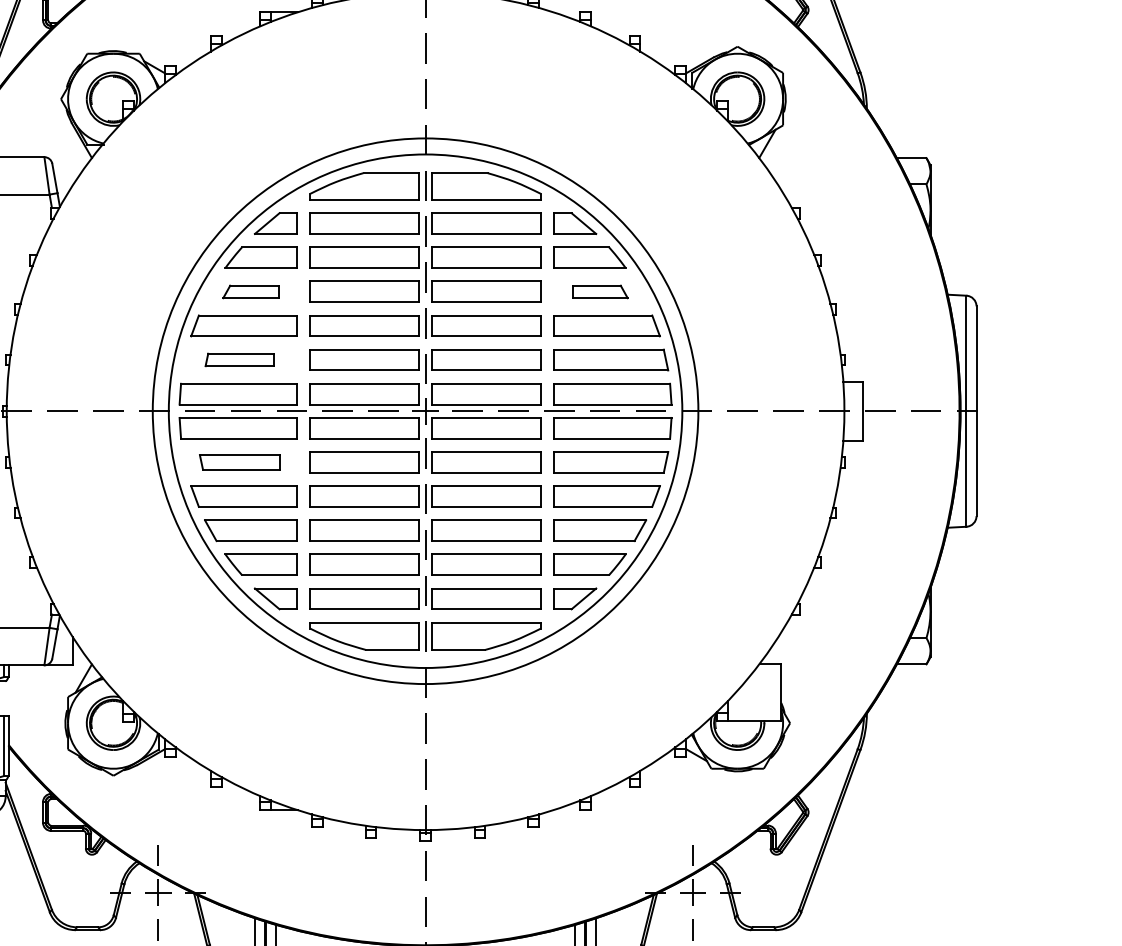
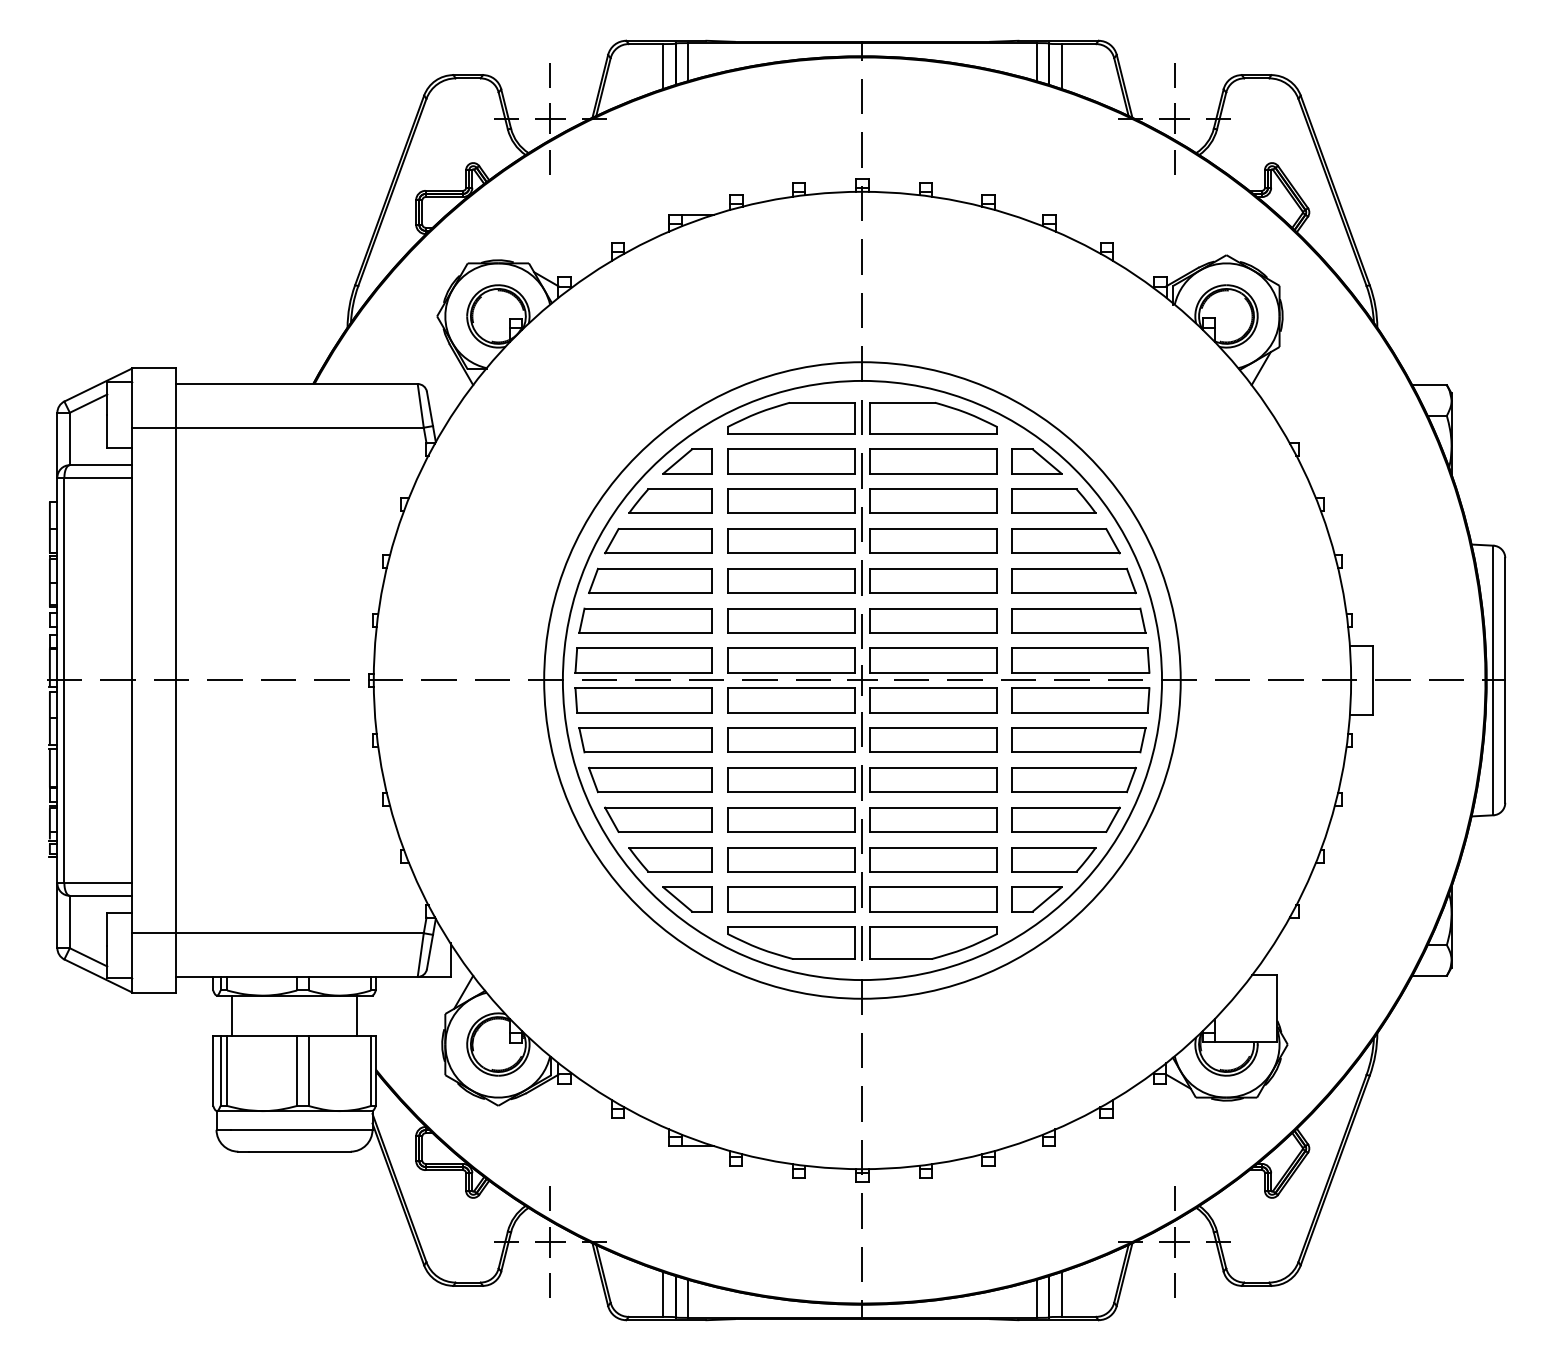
part: (250, 292) -> (658, 541), size x1.67
part: (599, 292) -> (1065, 541), size x1.67
part: (239, 359) -> (645, 620), size x1.67
part: (239, 462) -> (645, 740), size x1.43

